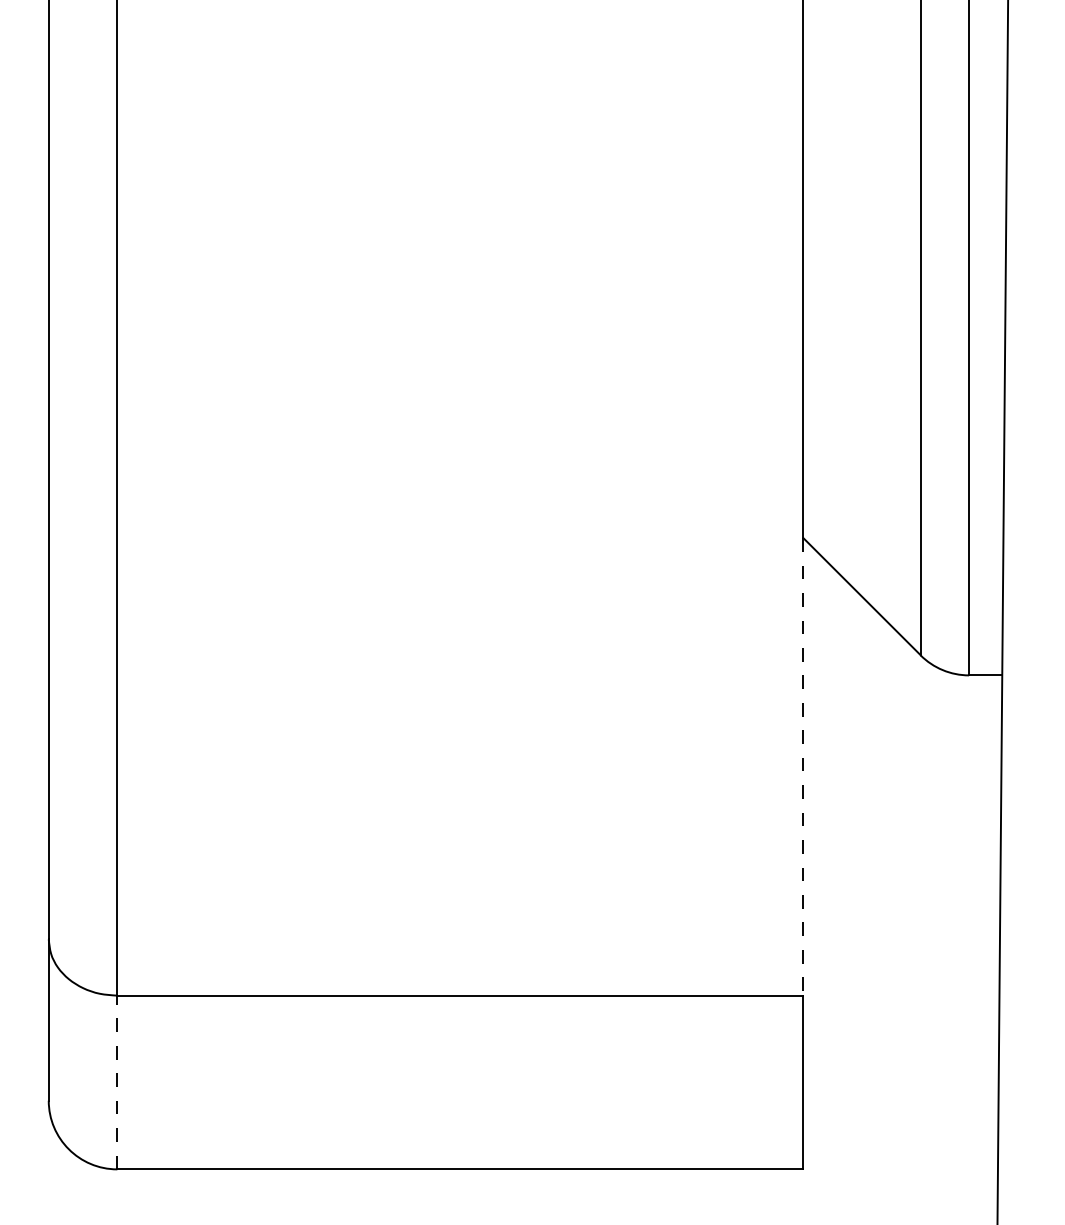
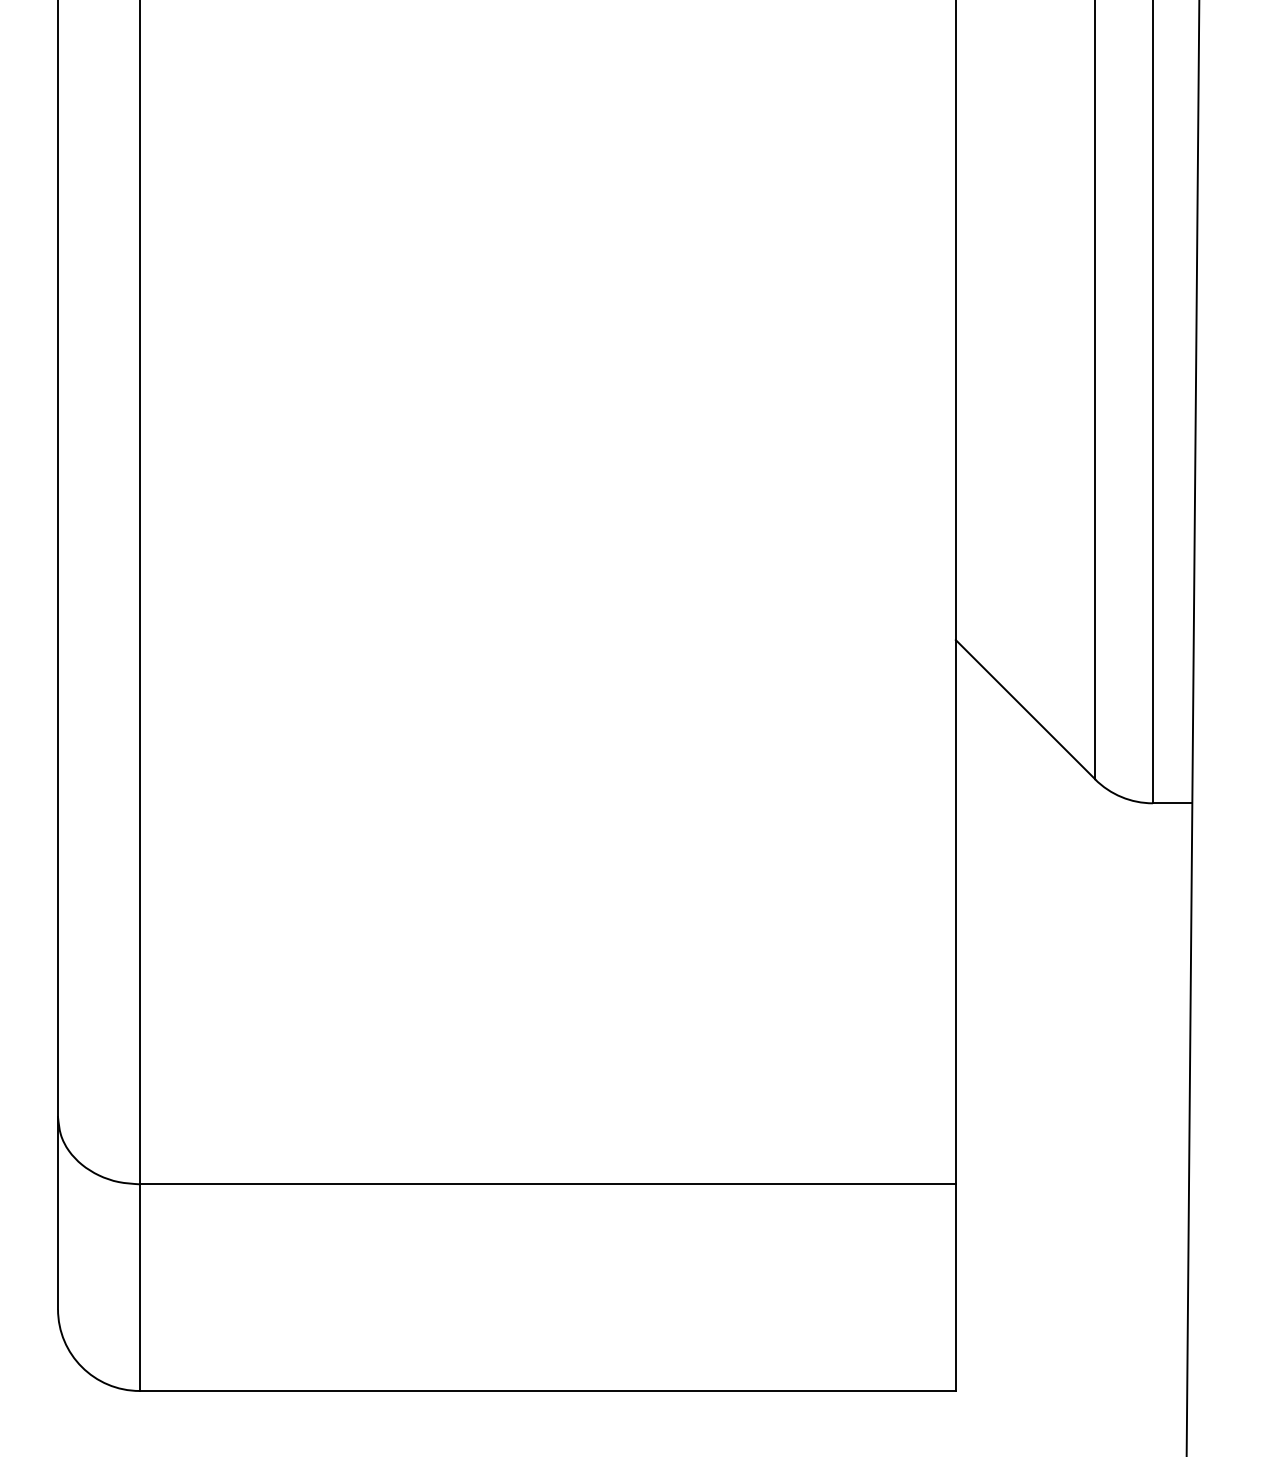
line: (803, 767) -> (955, 912), dashed -> solid
line: (117, 1082) -> (139, 1287), dashed -> solid

